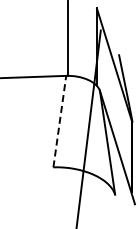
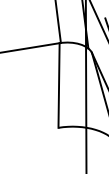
line: (59, 121) -> (58, 85), dashed -> solid

